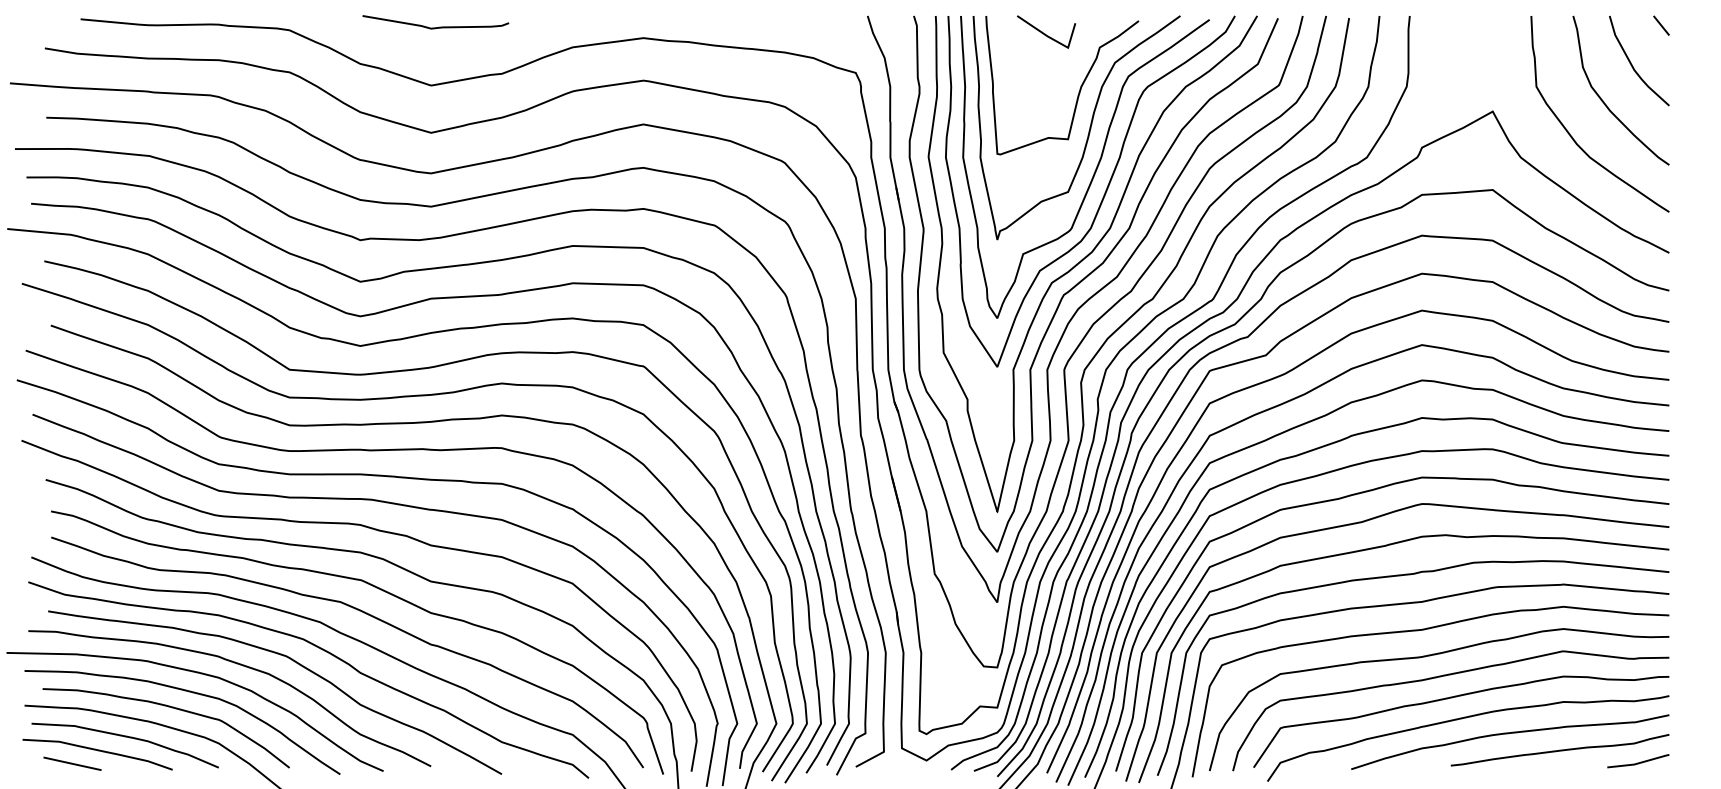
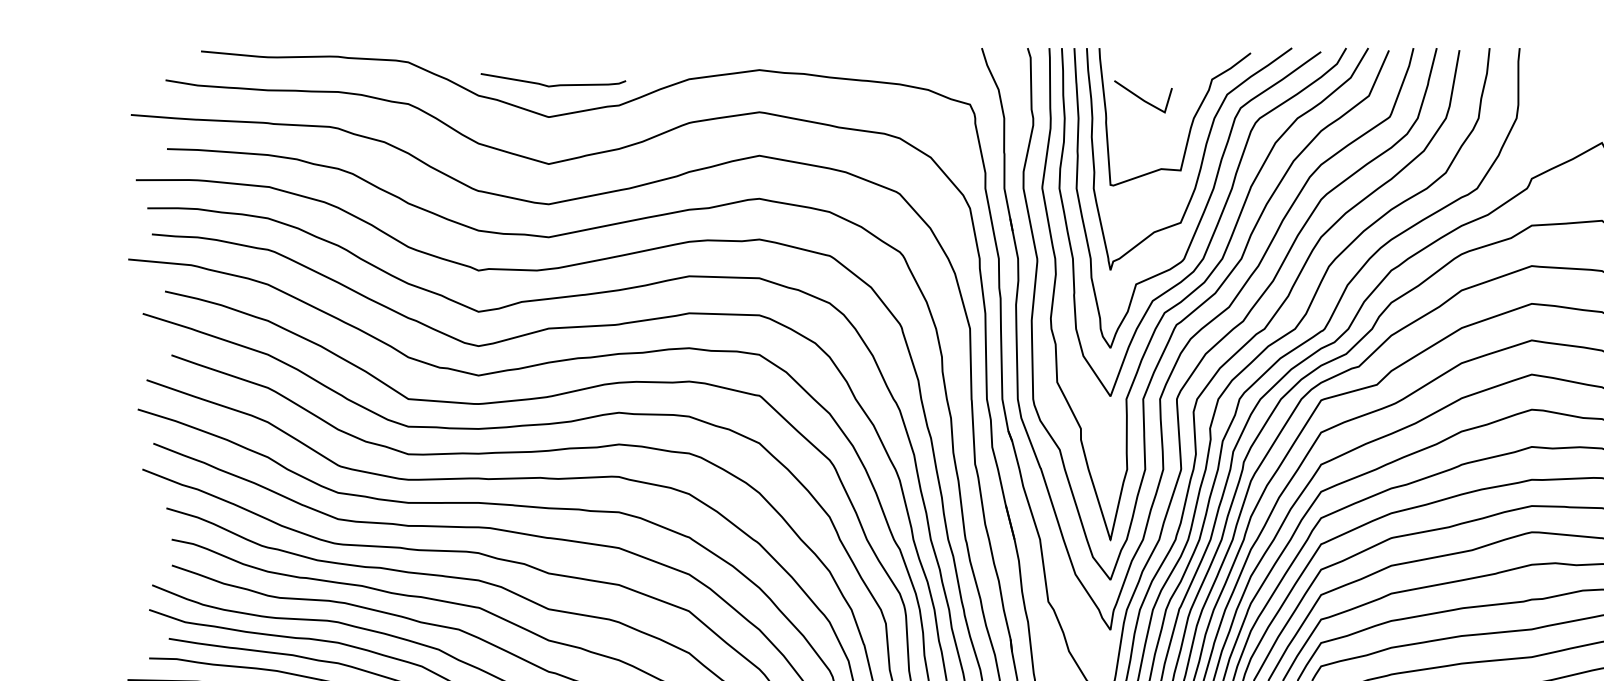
curve: (435, 27) -> (553, 85), moved
line: (1045, 33) -> (1142, 98), moved

